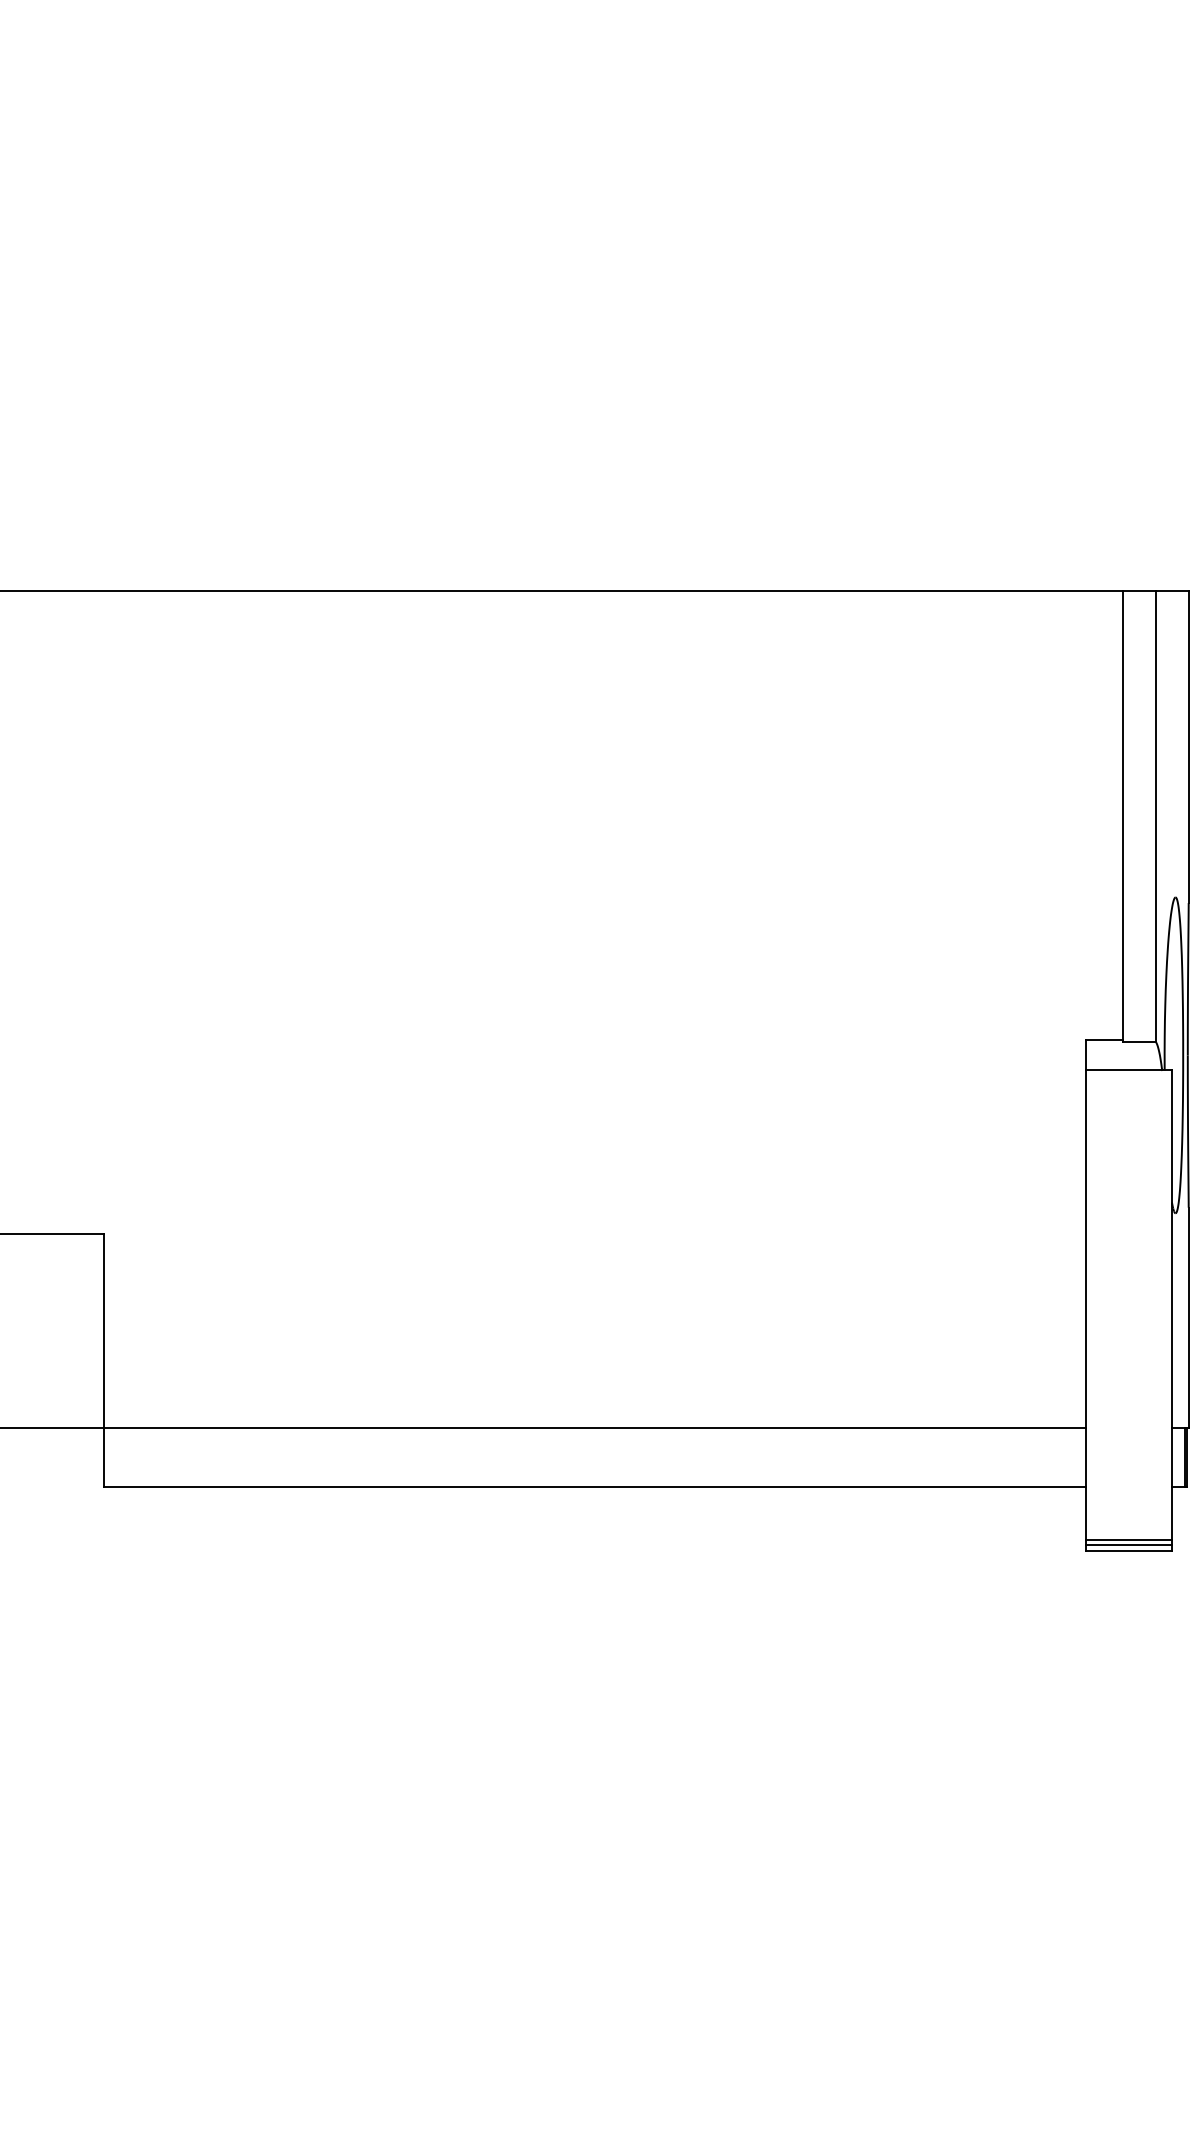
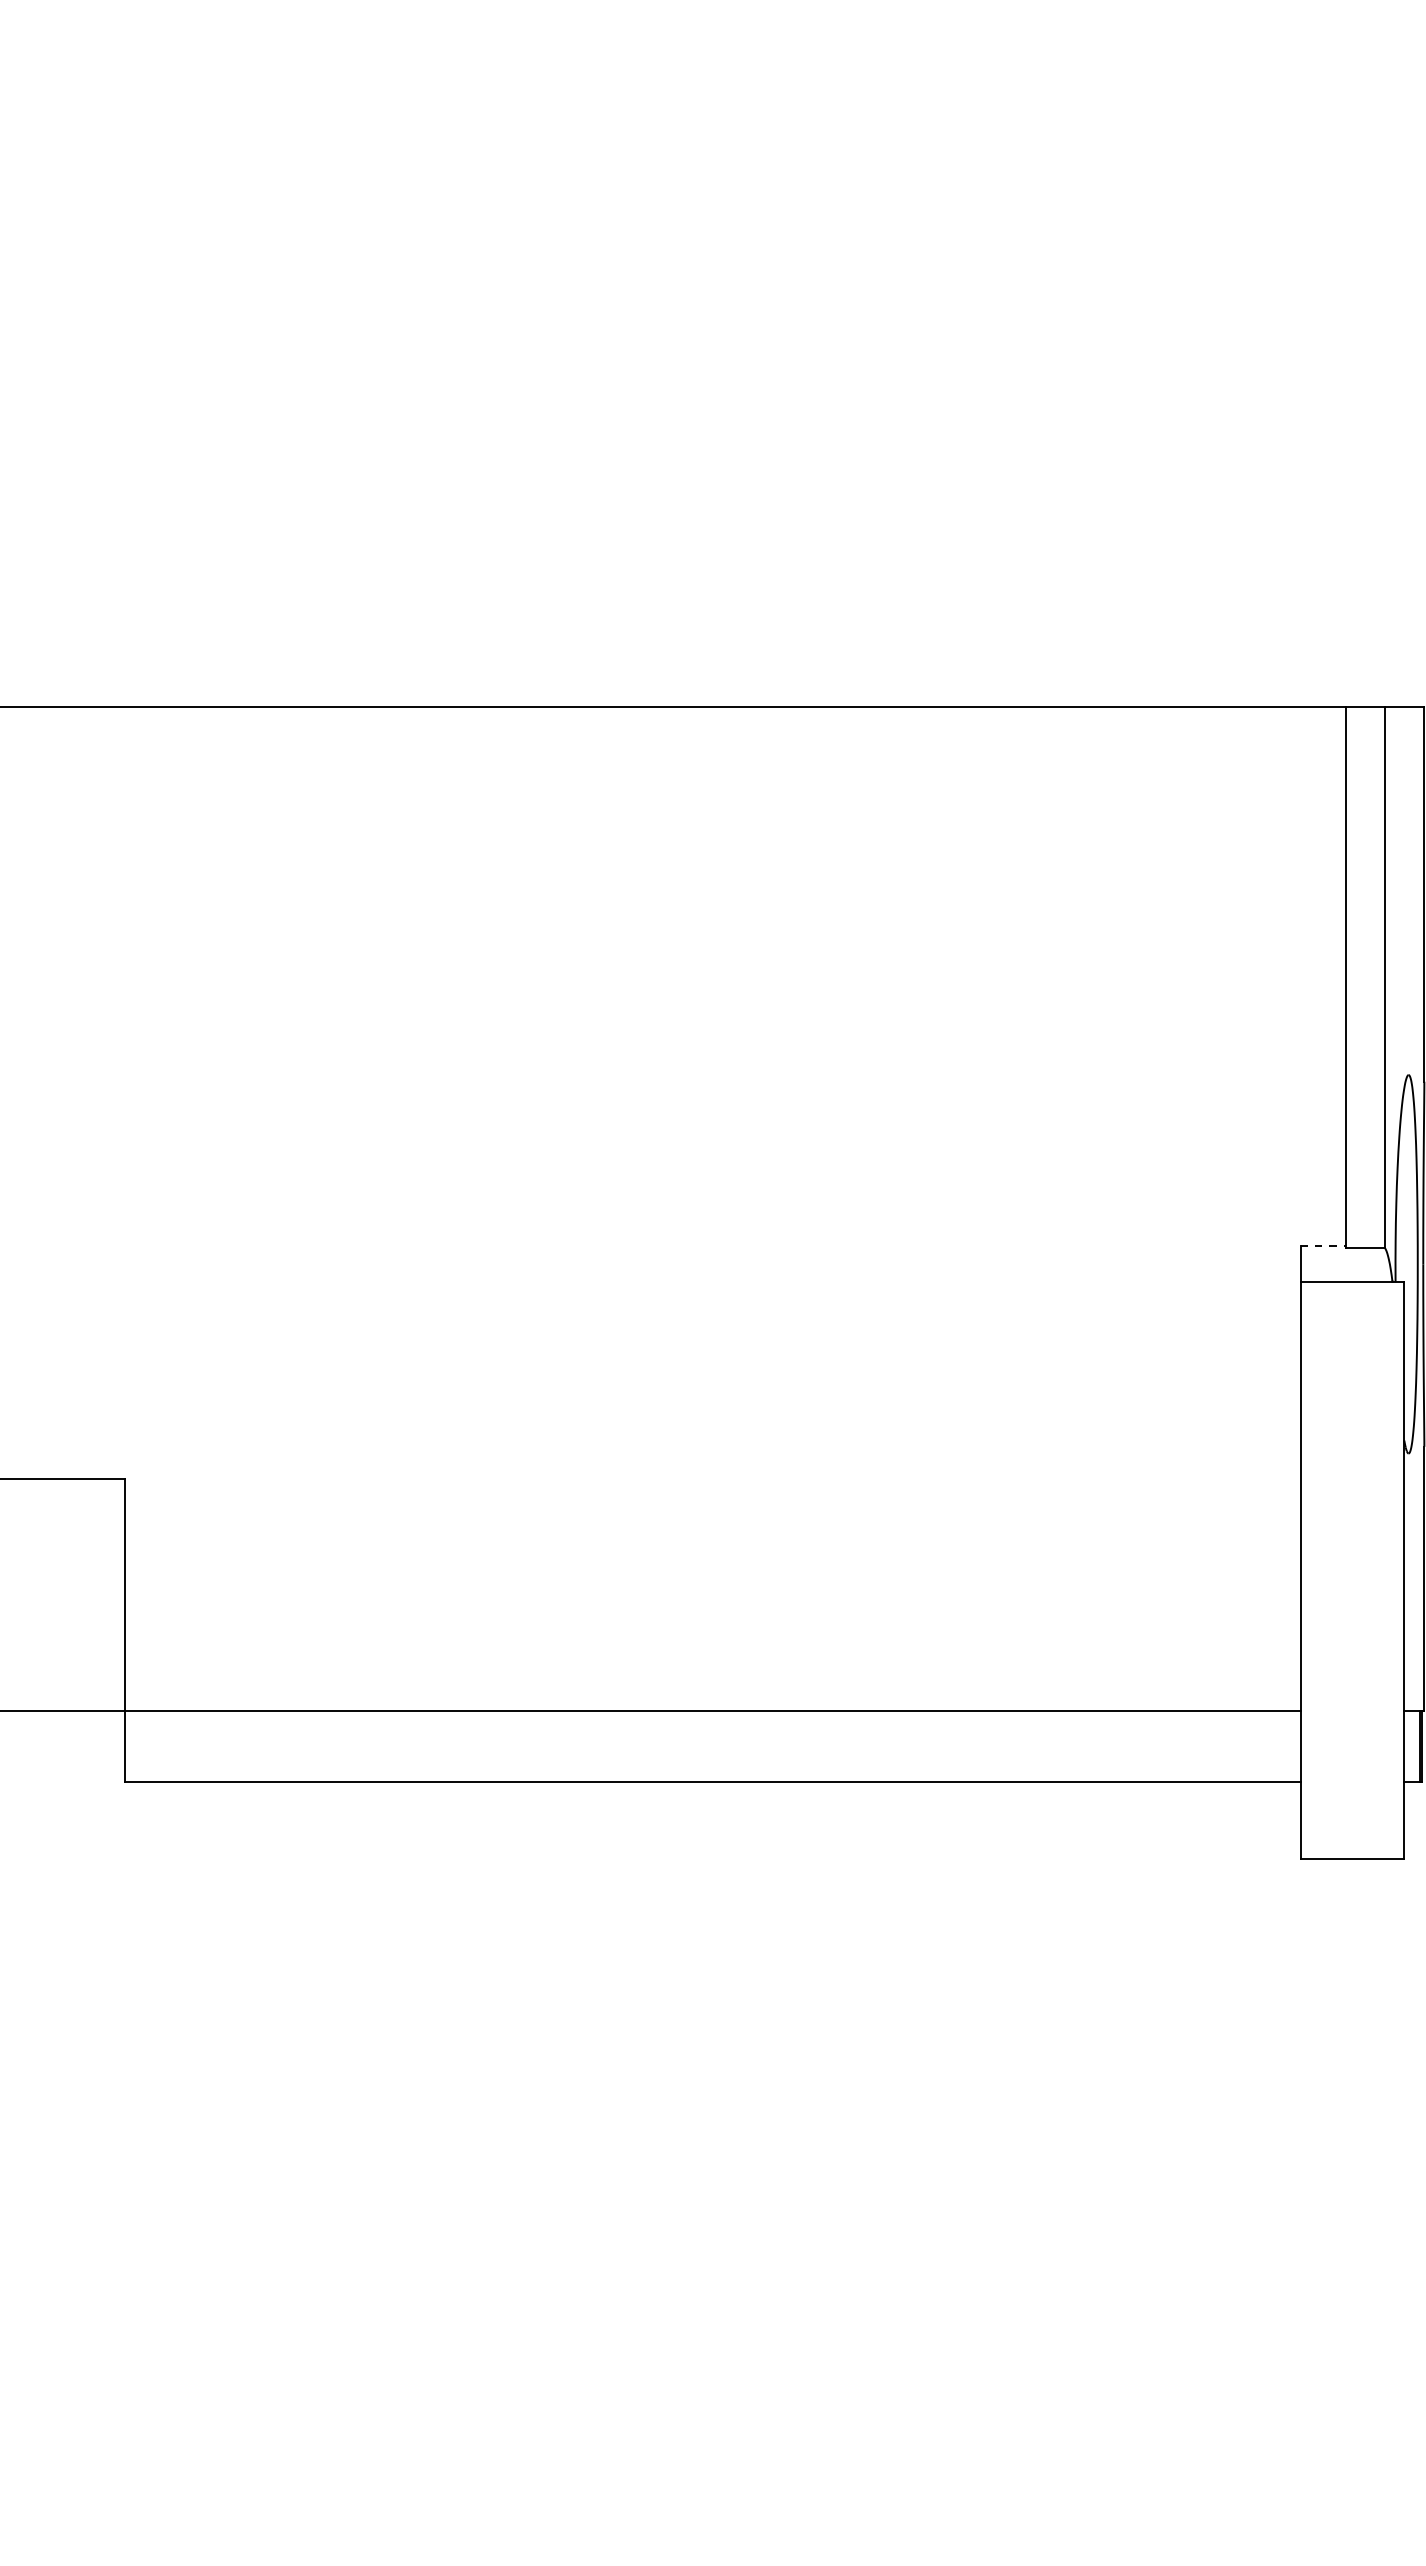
line: (1104, 1040) -> (1323, 1246), solid -> dashed
line: (1128, 1539) -> (1352, 1844), removed
line: (1128, 1544) -> (1352, 1850), removed

